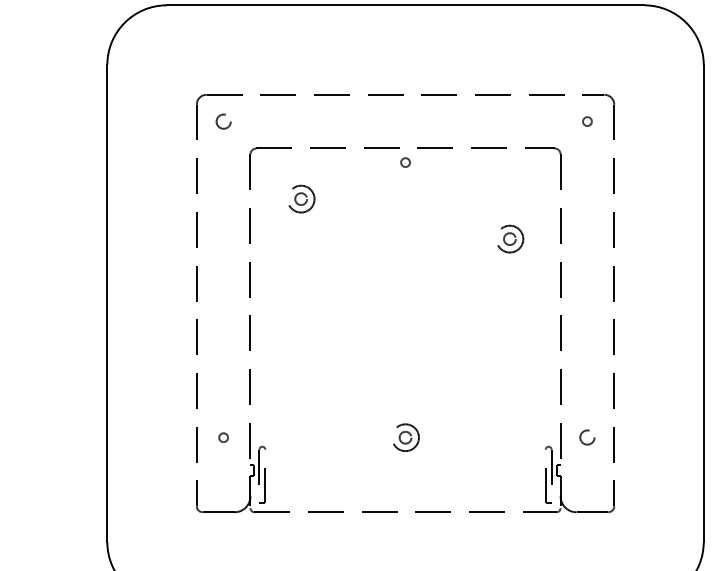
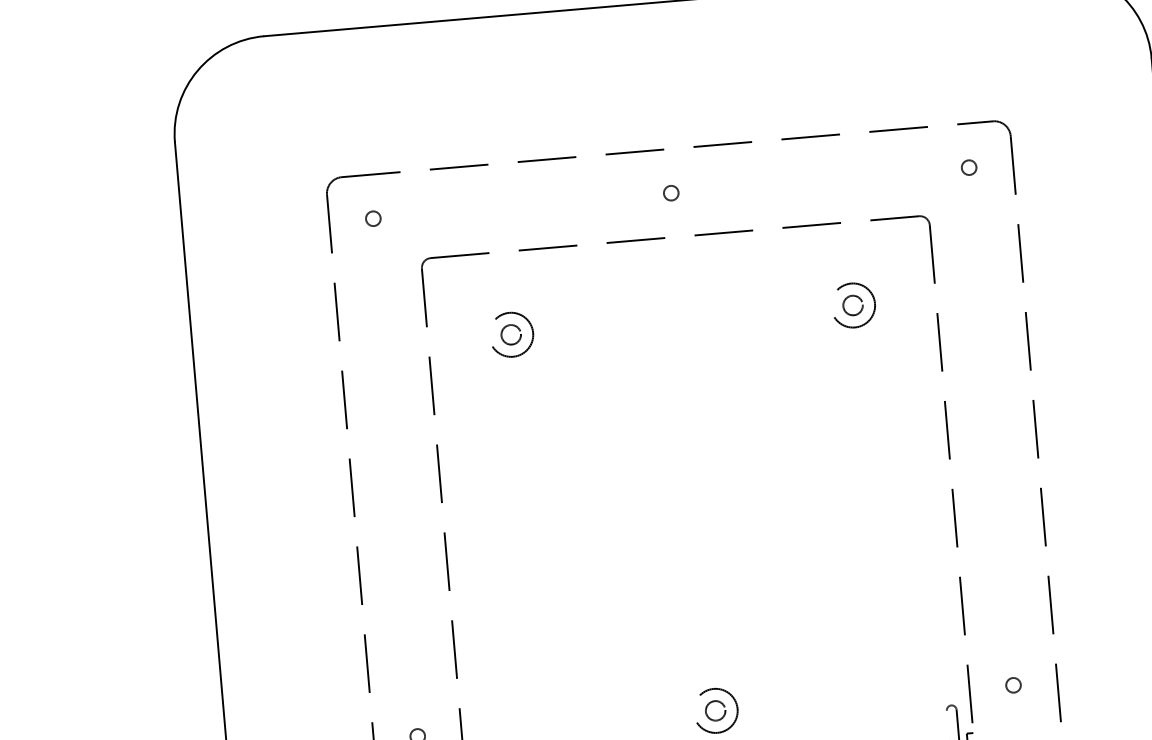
circle: (223, 121) -> (373, 218), size x0.62
circle: (405, 162) -> (671, 193), moved
part: (510, 238) -> (853, 304), moved
circle: (587, 437) -> (1013, 684), size x0.62

